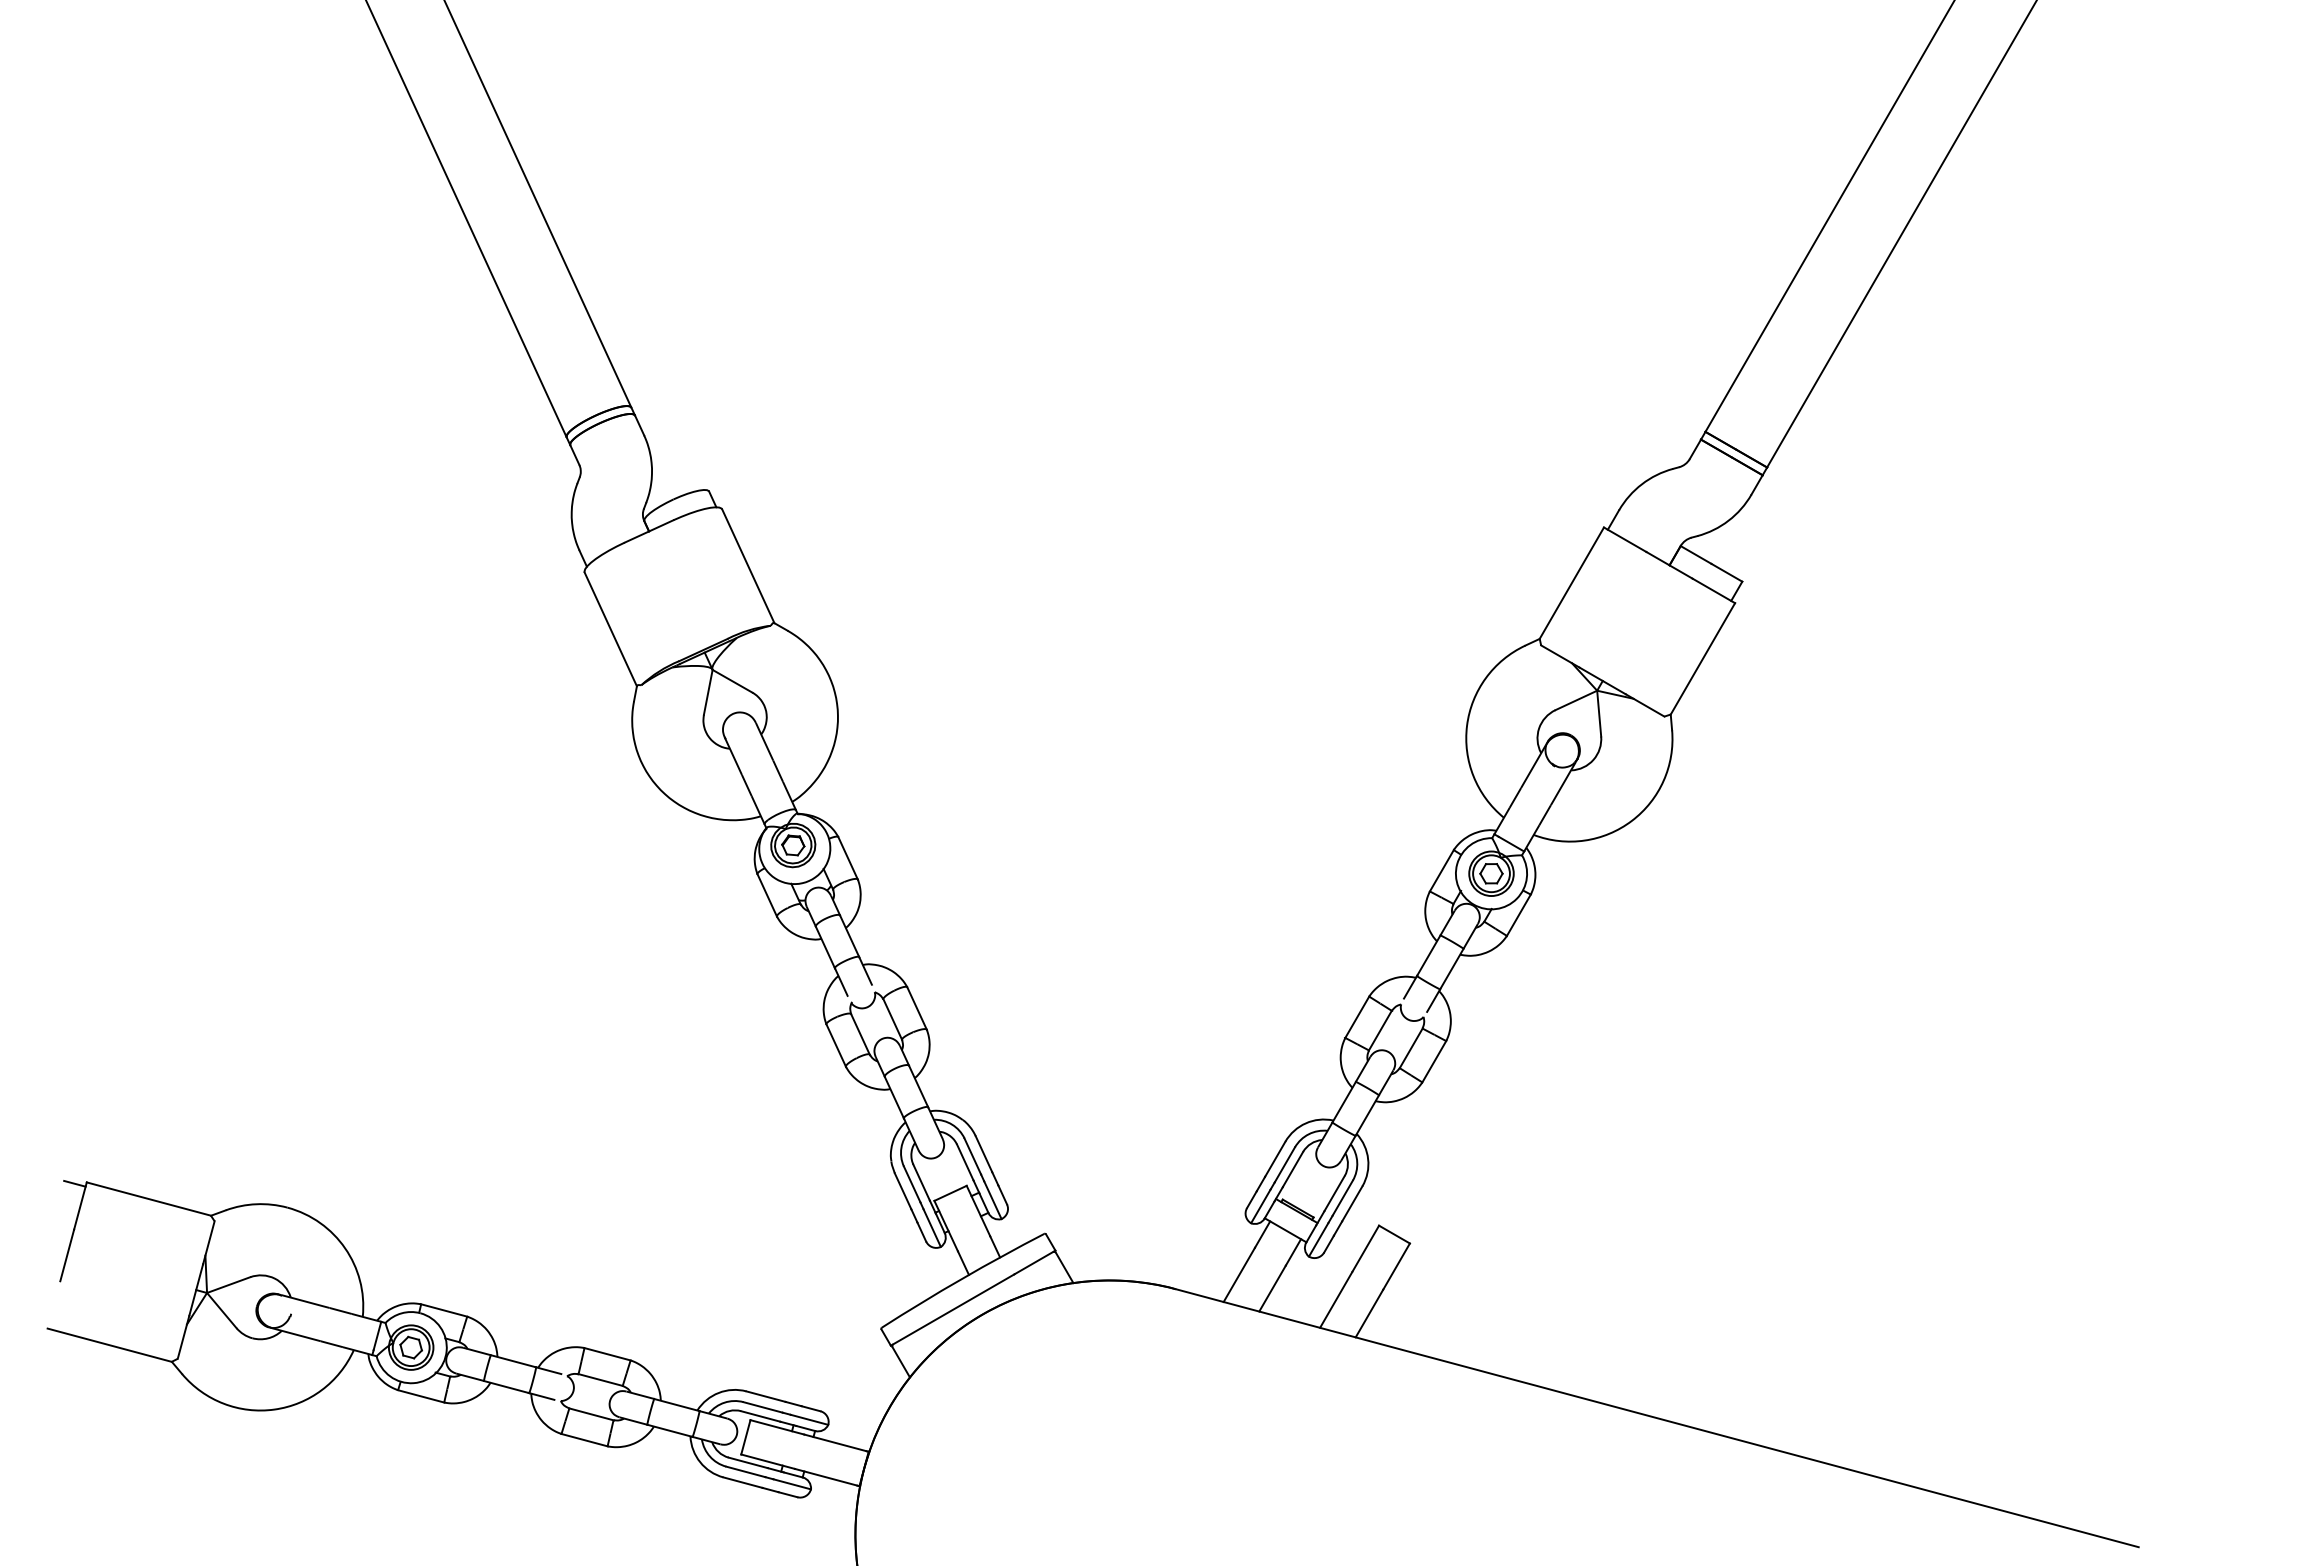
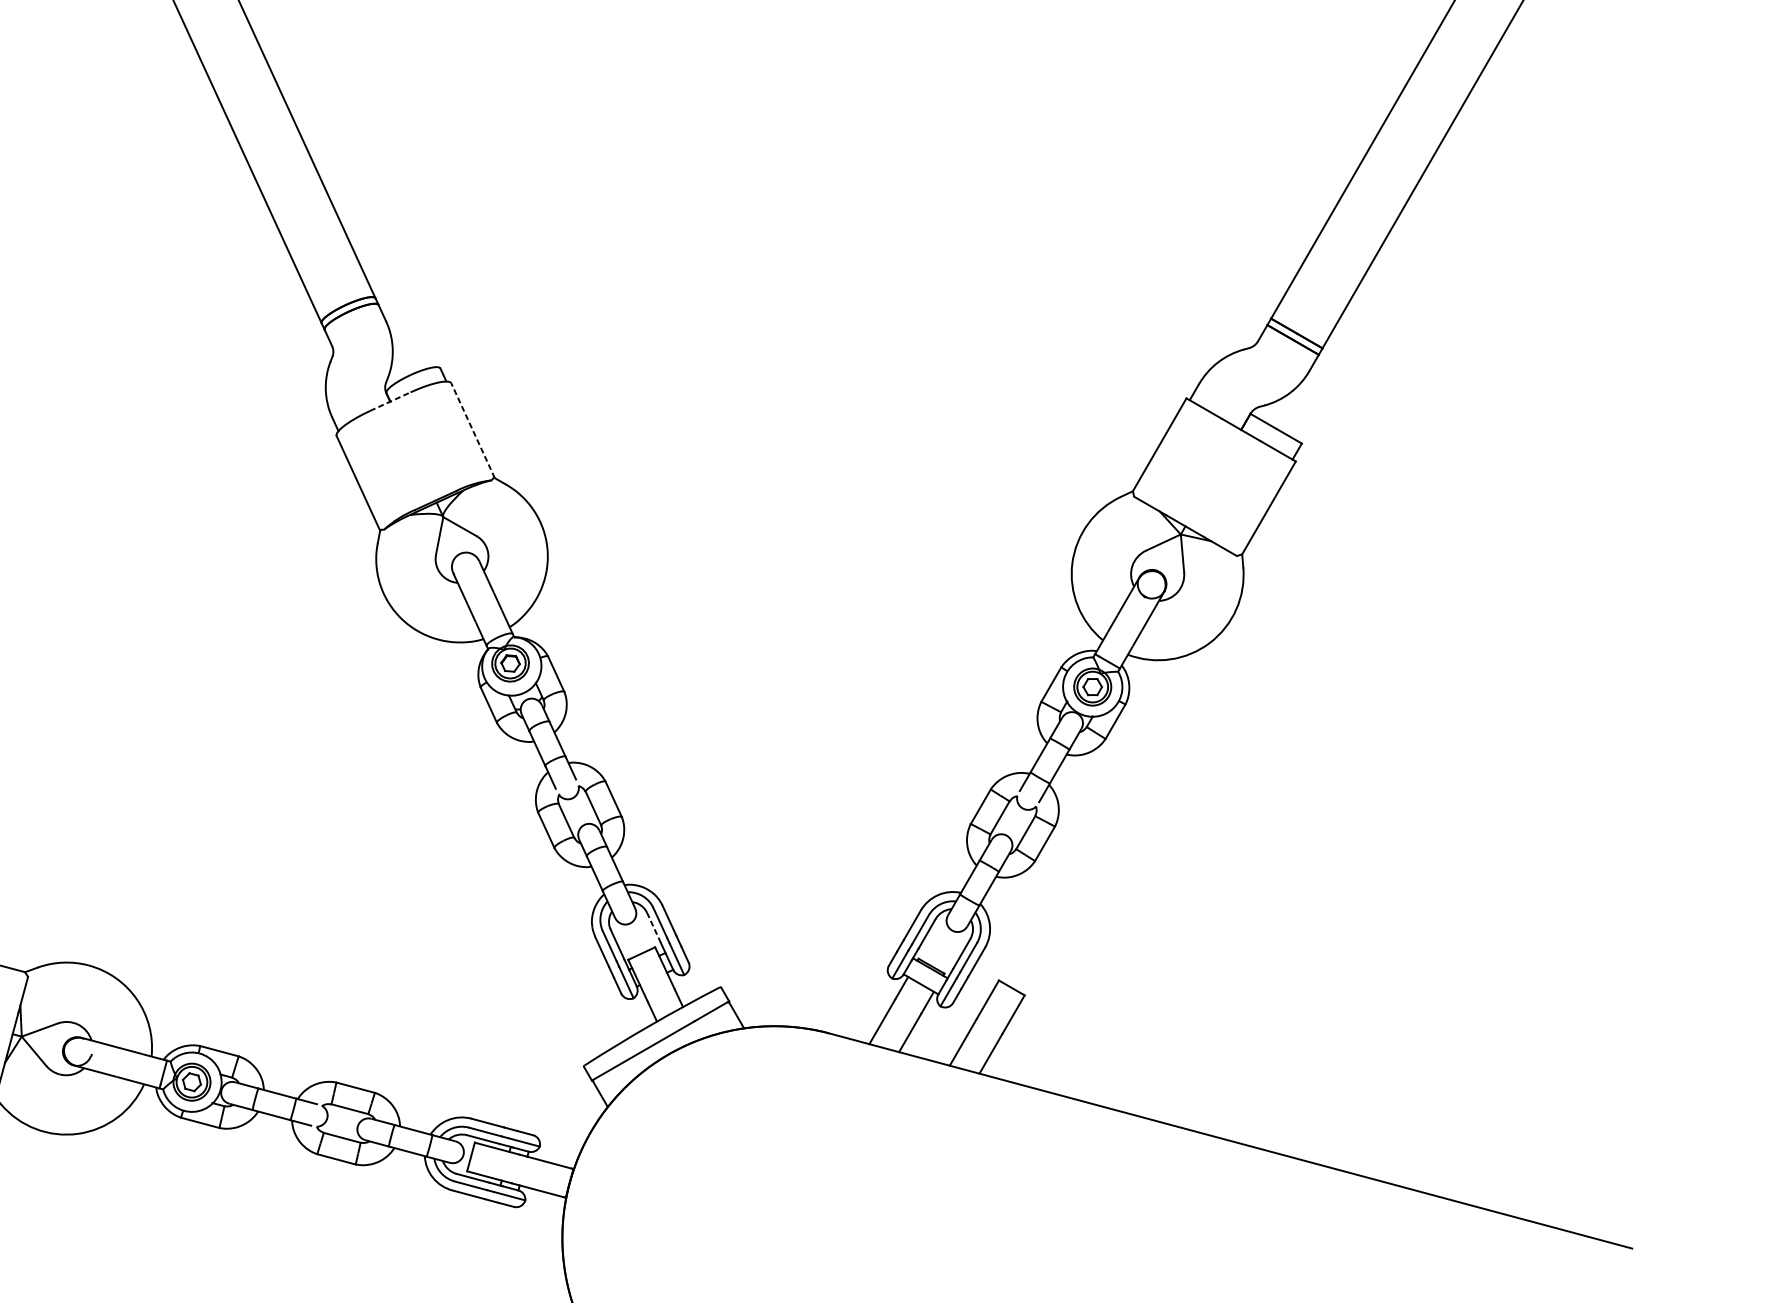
line: (649, 531) -> (390, 401), solid -> dashed
line: (748, 566) -> (473, 430), solid -> dashed
line: (965, 1162) -> (654, 927), solid -> dashed

